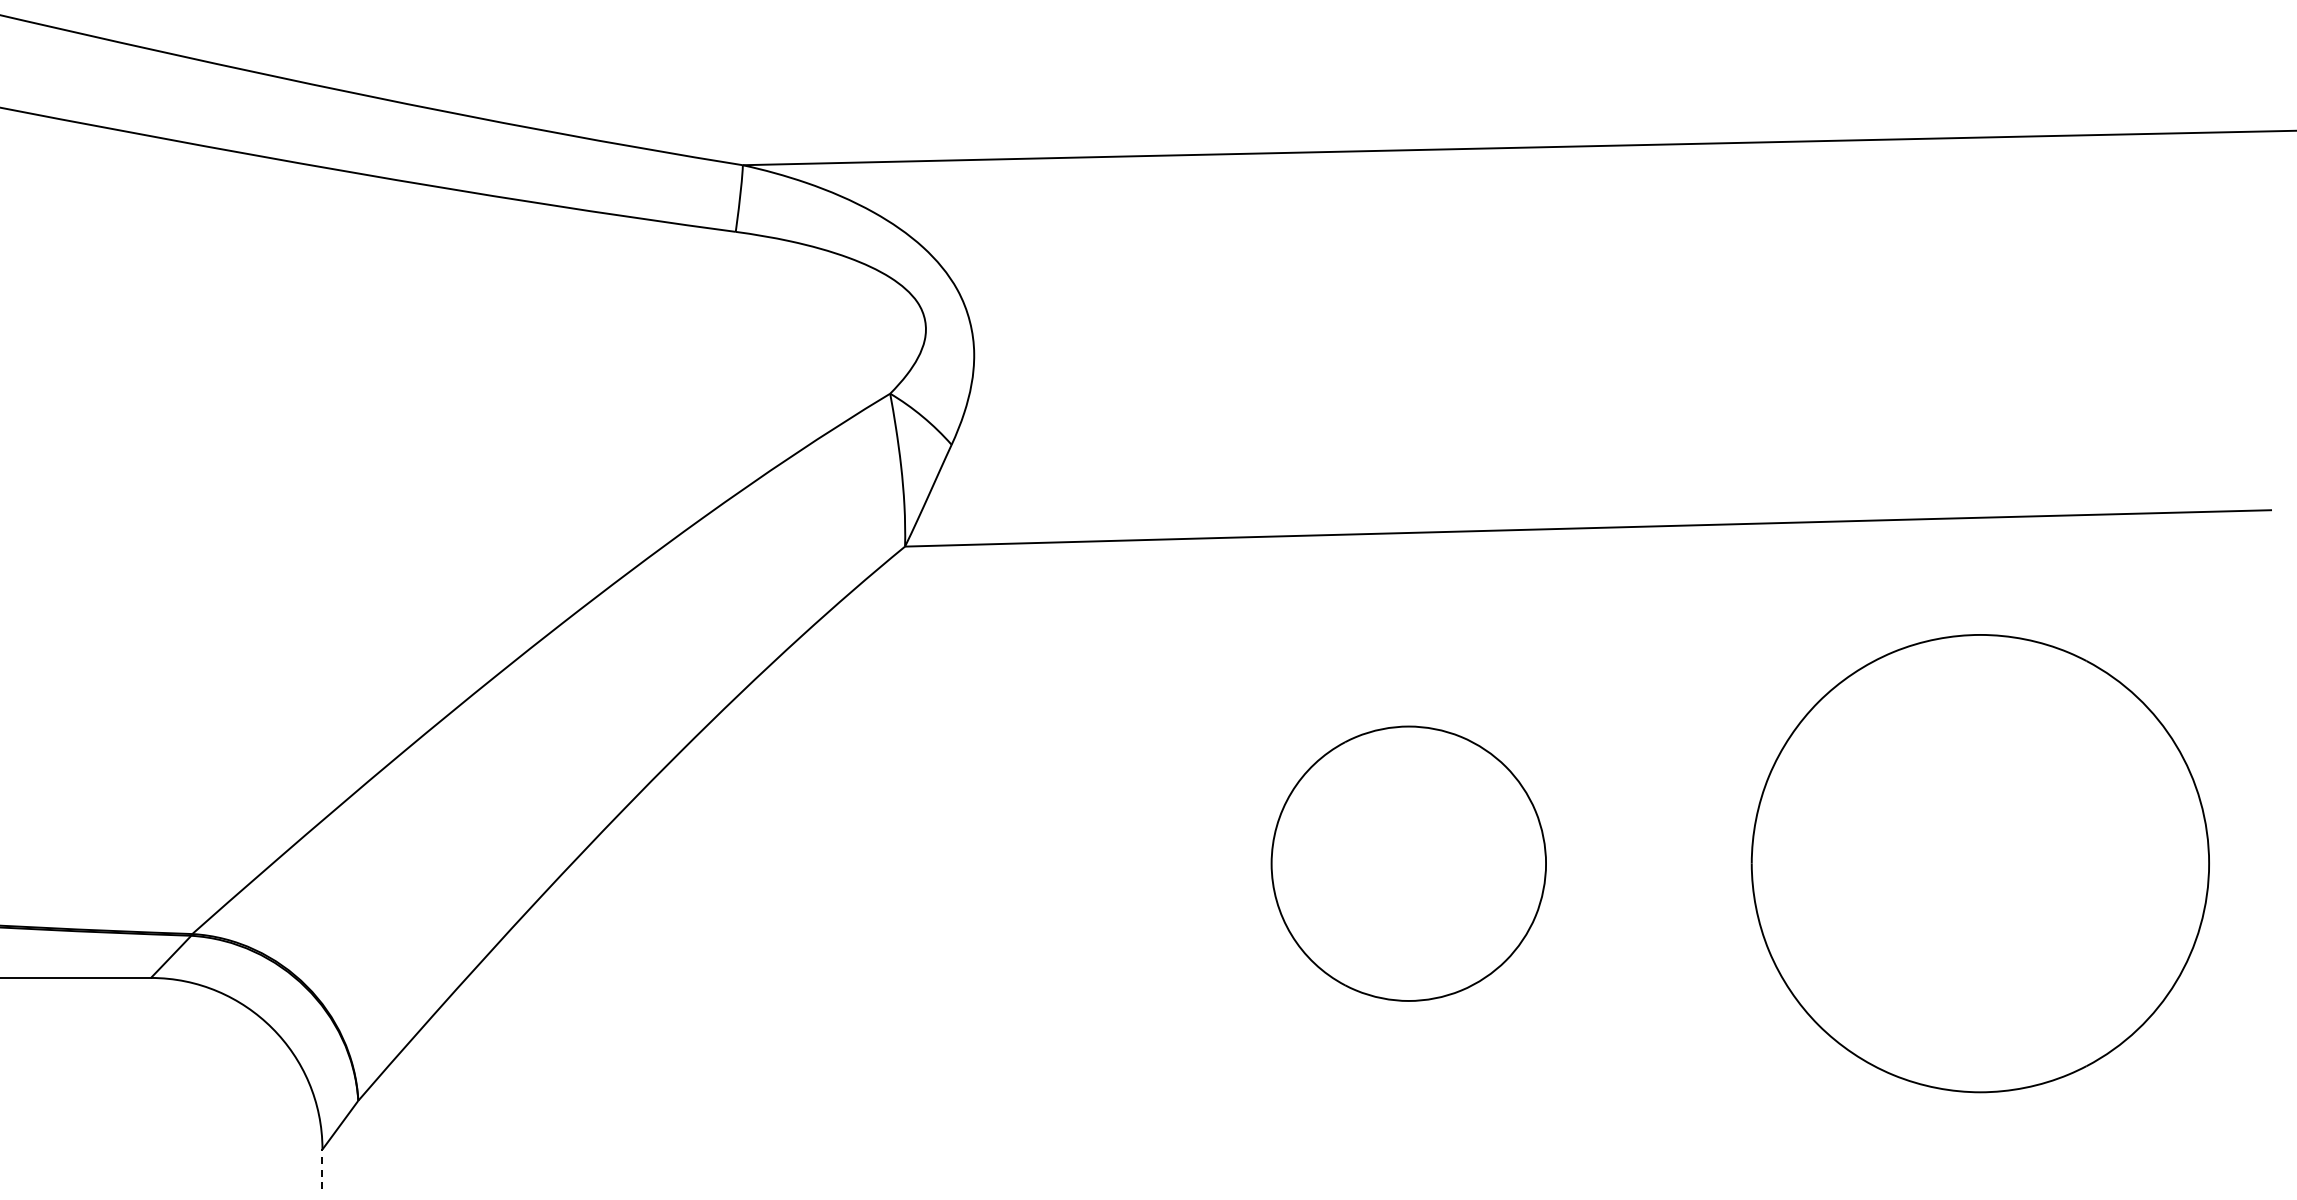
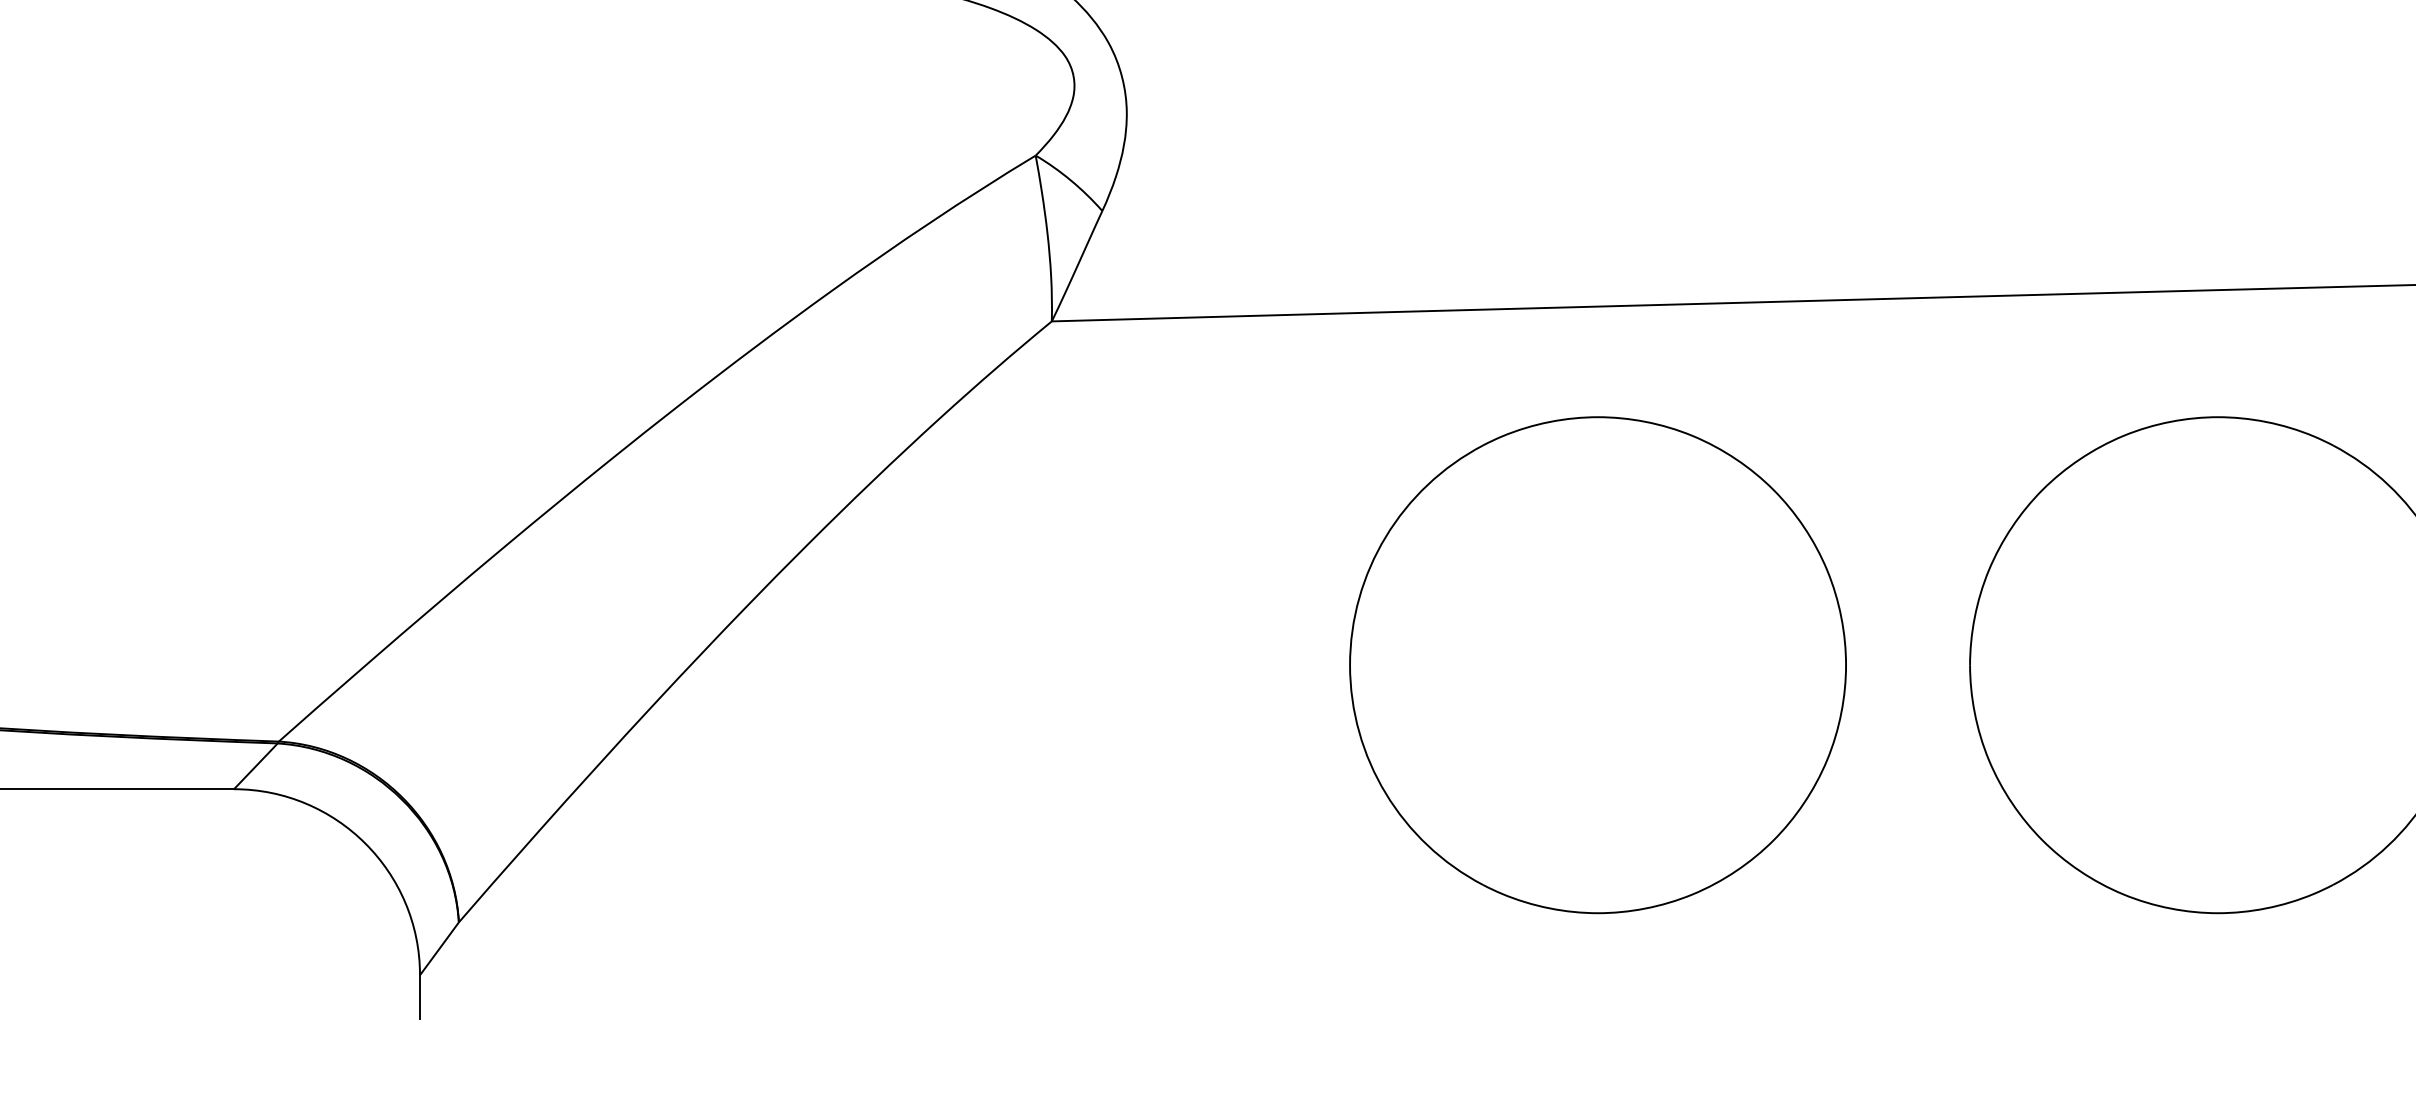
part: (1408, 863) -> (1597, 665), size x1.67
line: (322, 1168) -> (420, 995), dashed -> solid

